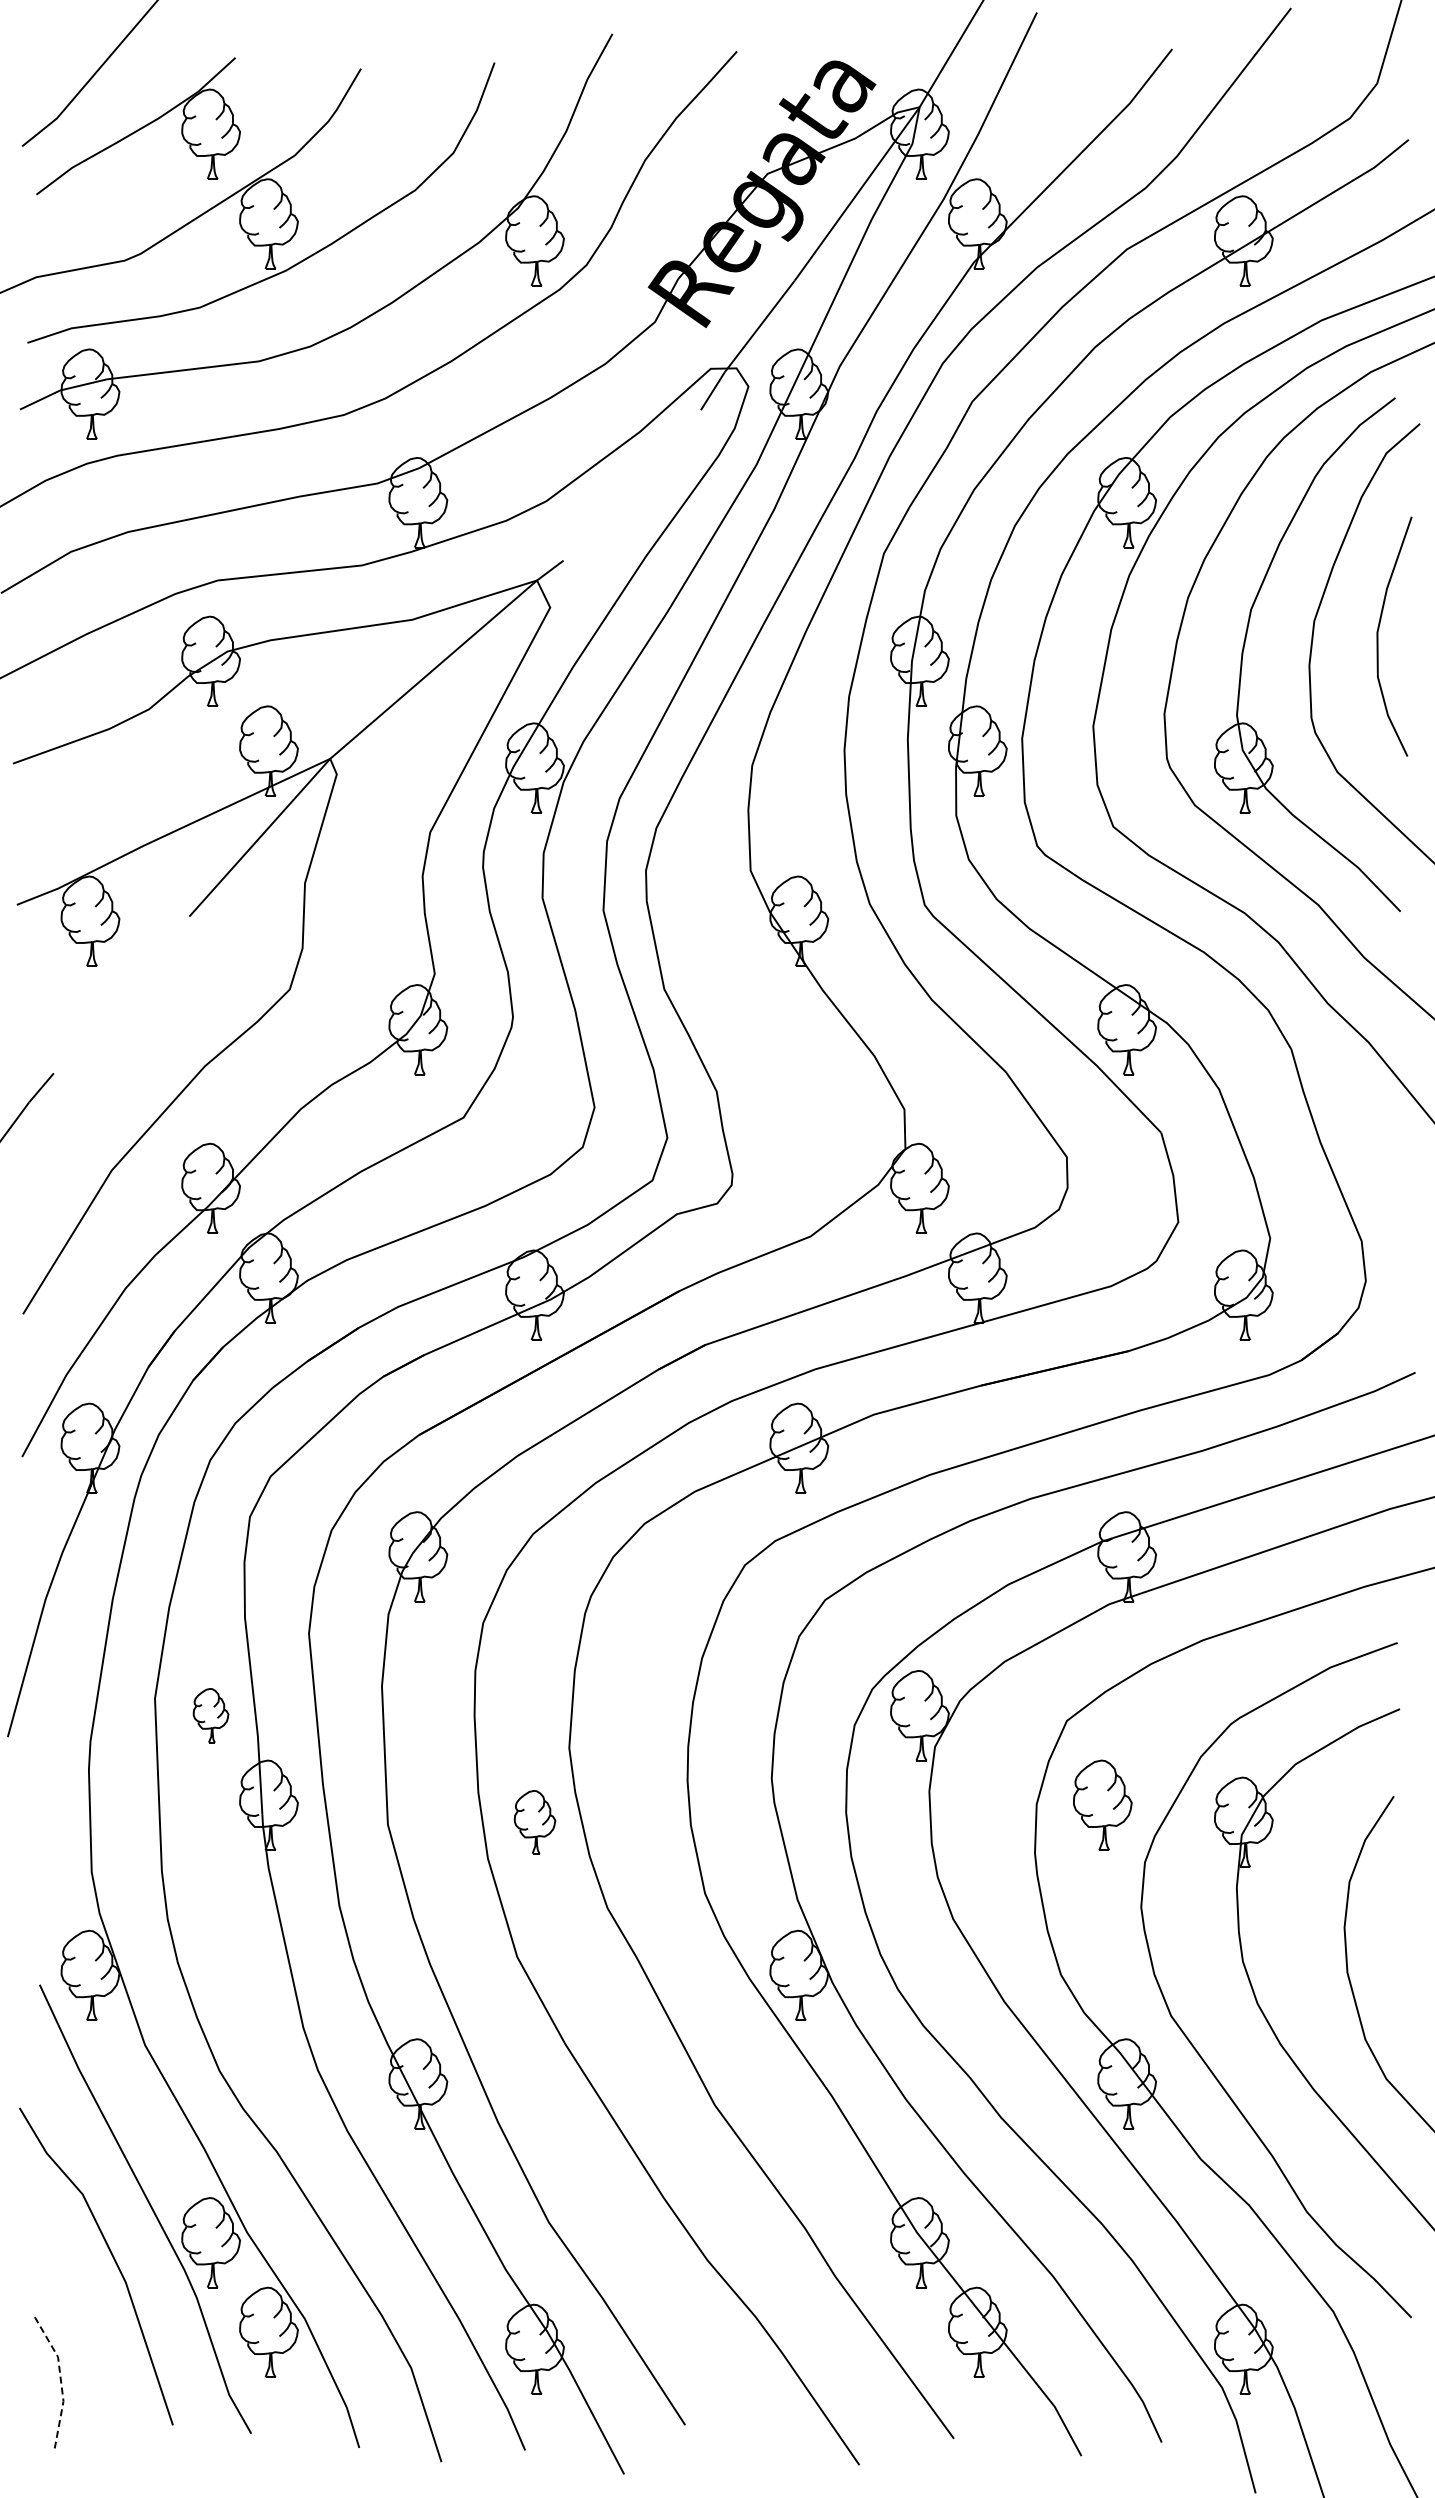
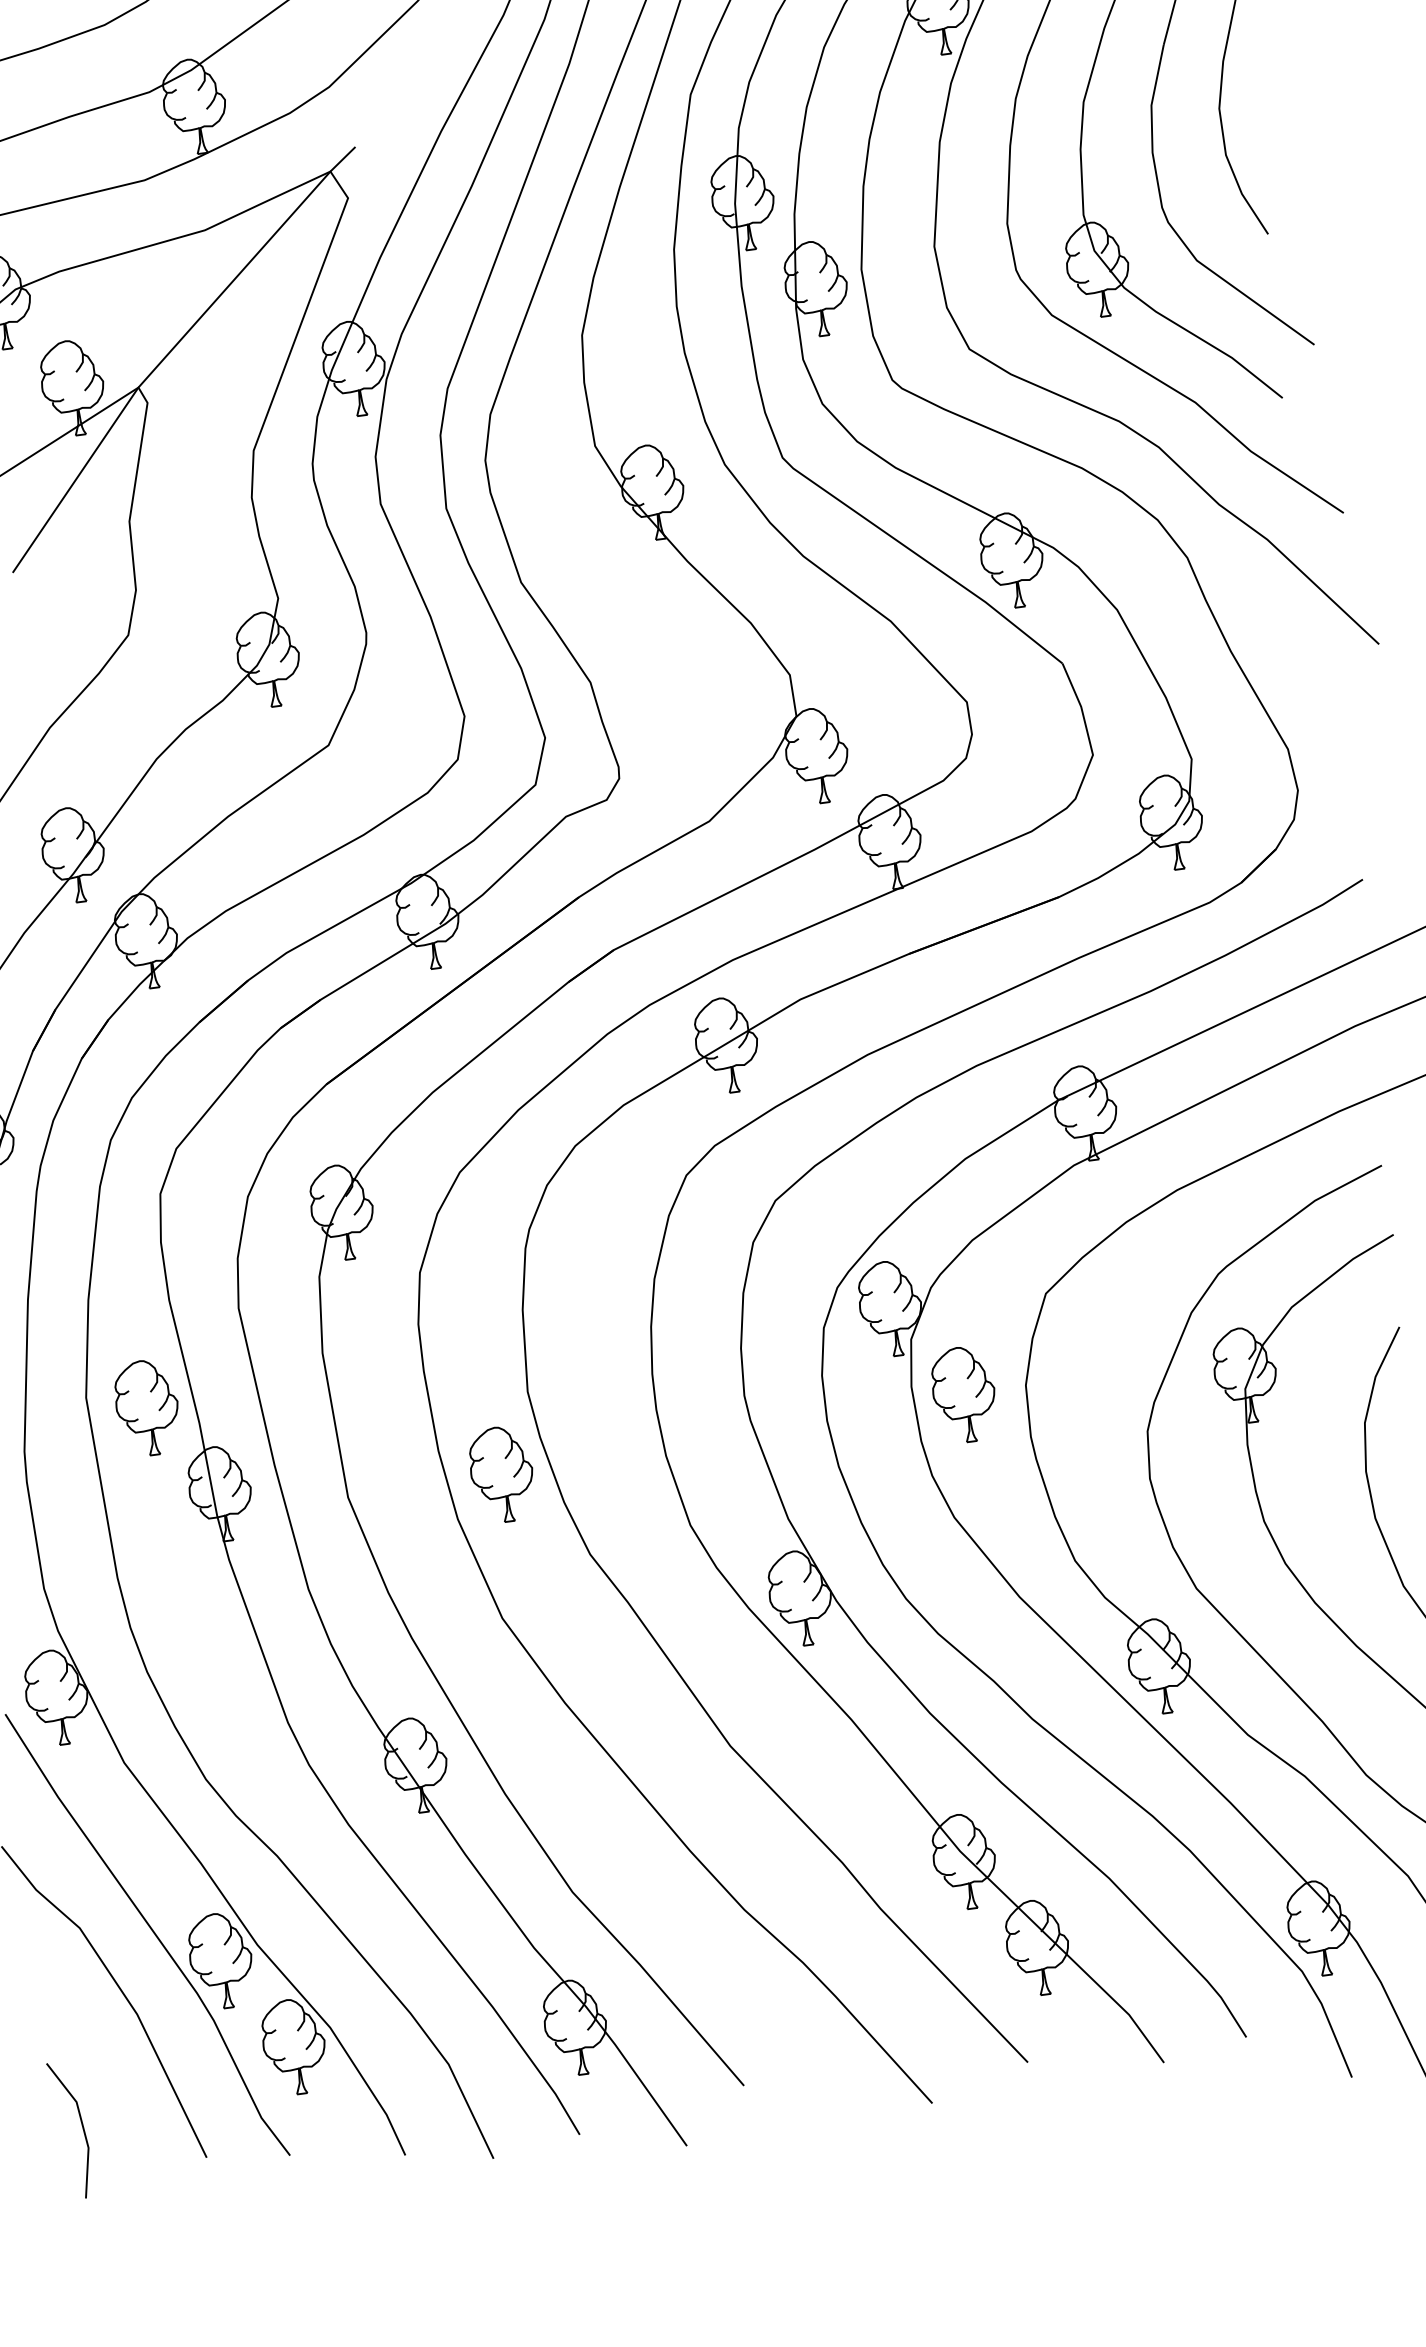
part: (210, 1715) -> (146, 1407), size x1.67
part: (1102, 1804) -> (963, 1393), moved
part: (534, 1821) -> (501, 1473), size x1.43
line: (60, 2379) -> (82, 2125), dashed -> solid

